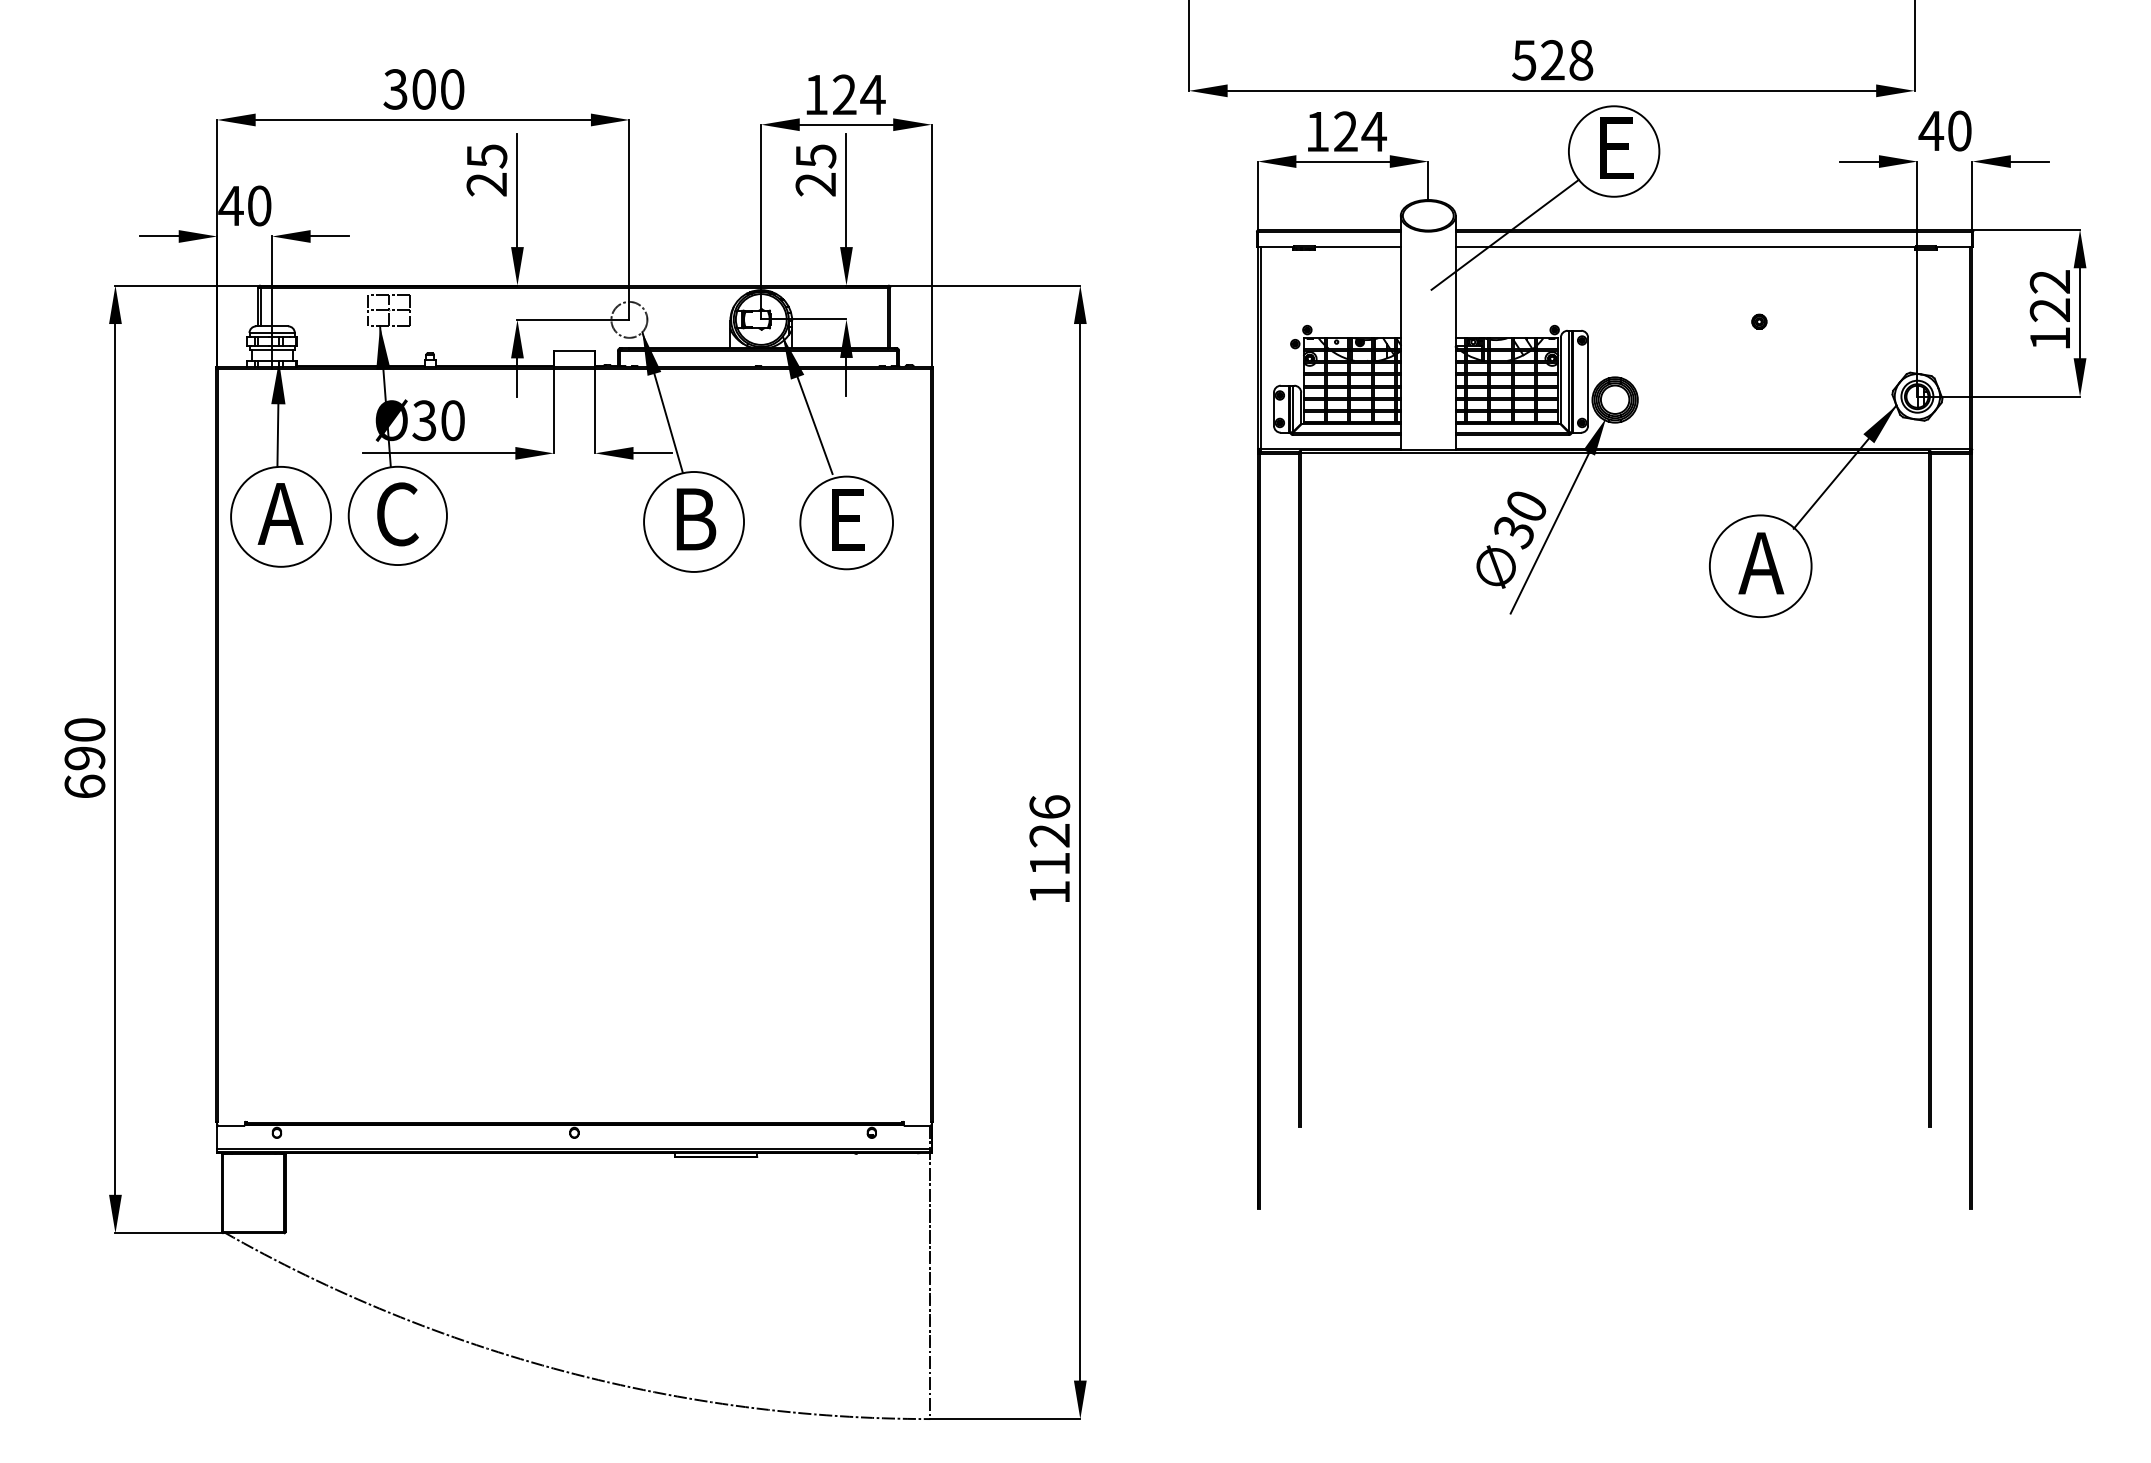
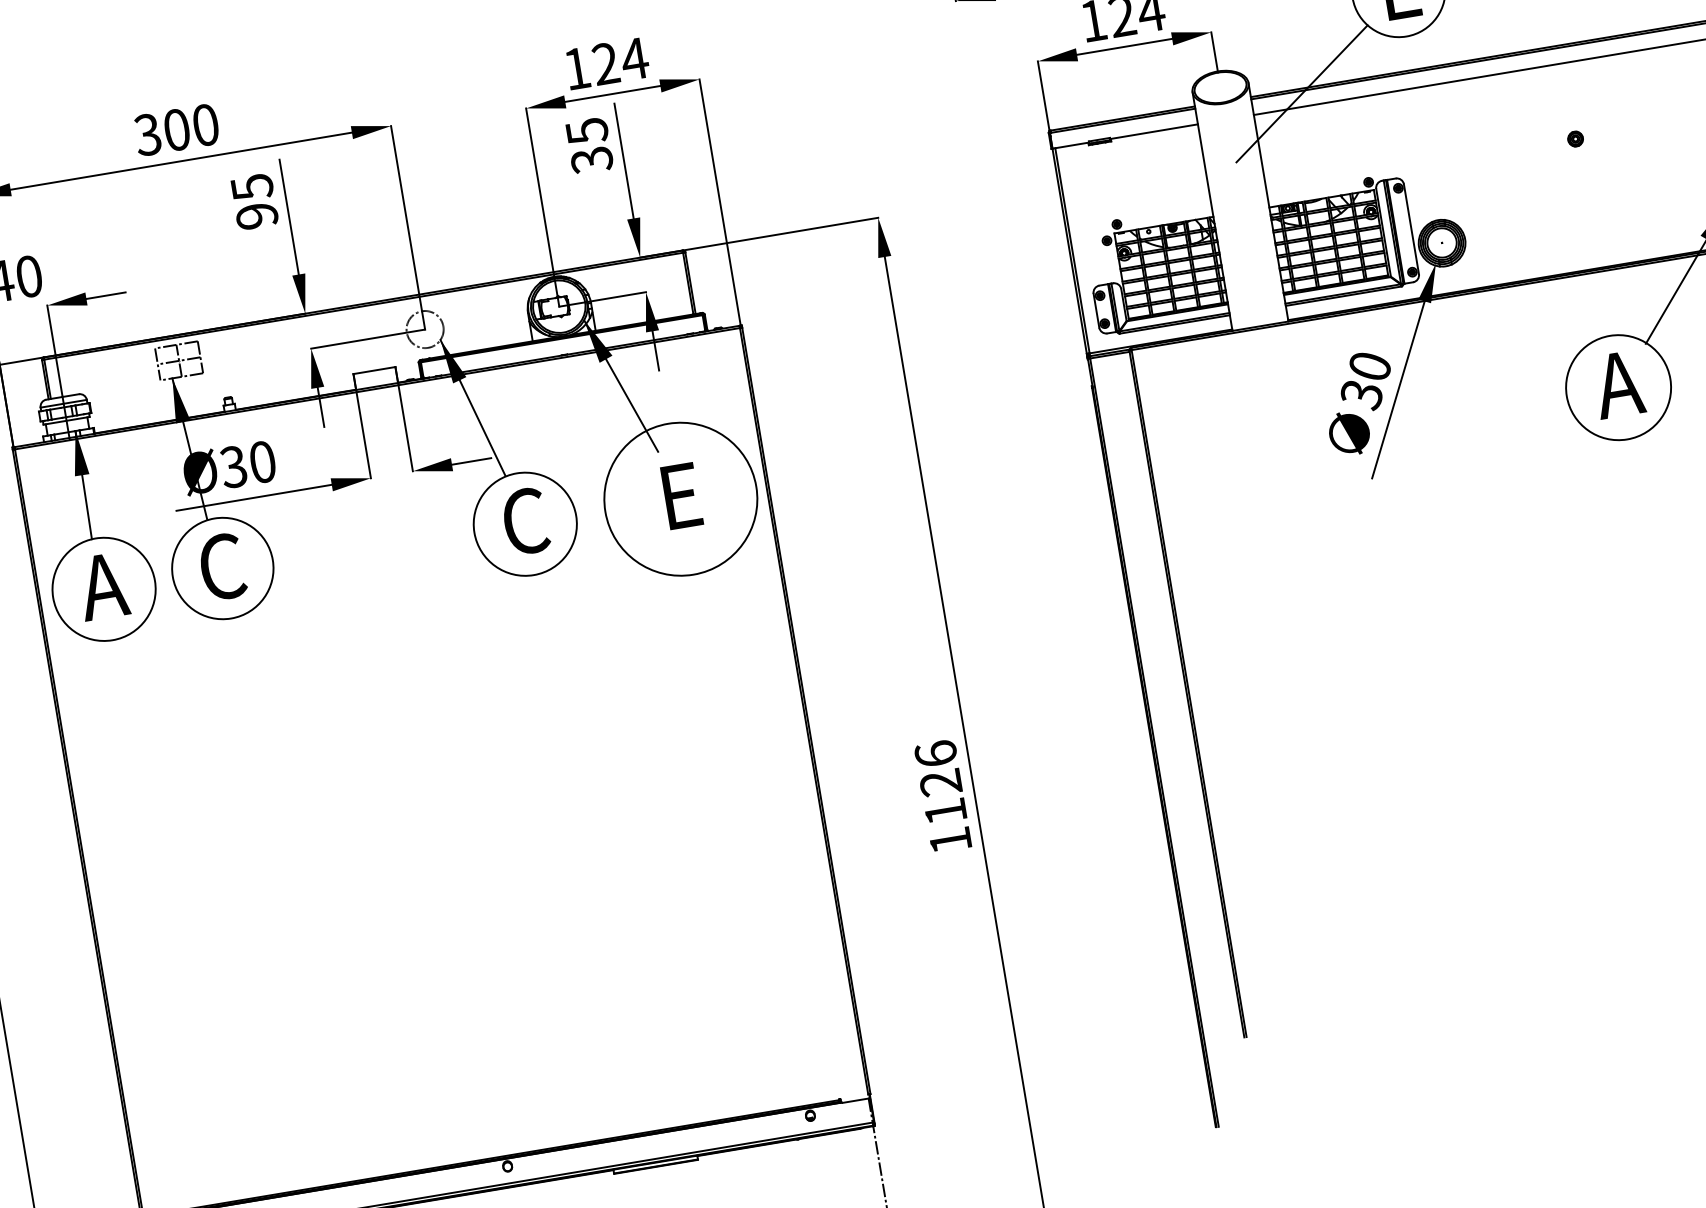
text: (487, 184) -> (257, 215), 25 -> 95
text: (815, 184) -> (591, 160), 25 -> 35
text: (695, 519) -> (526, 521), B -> C
circle: (846, 522) -> (680, 498), size x1.6

